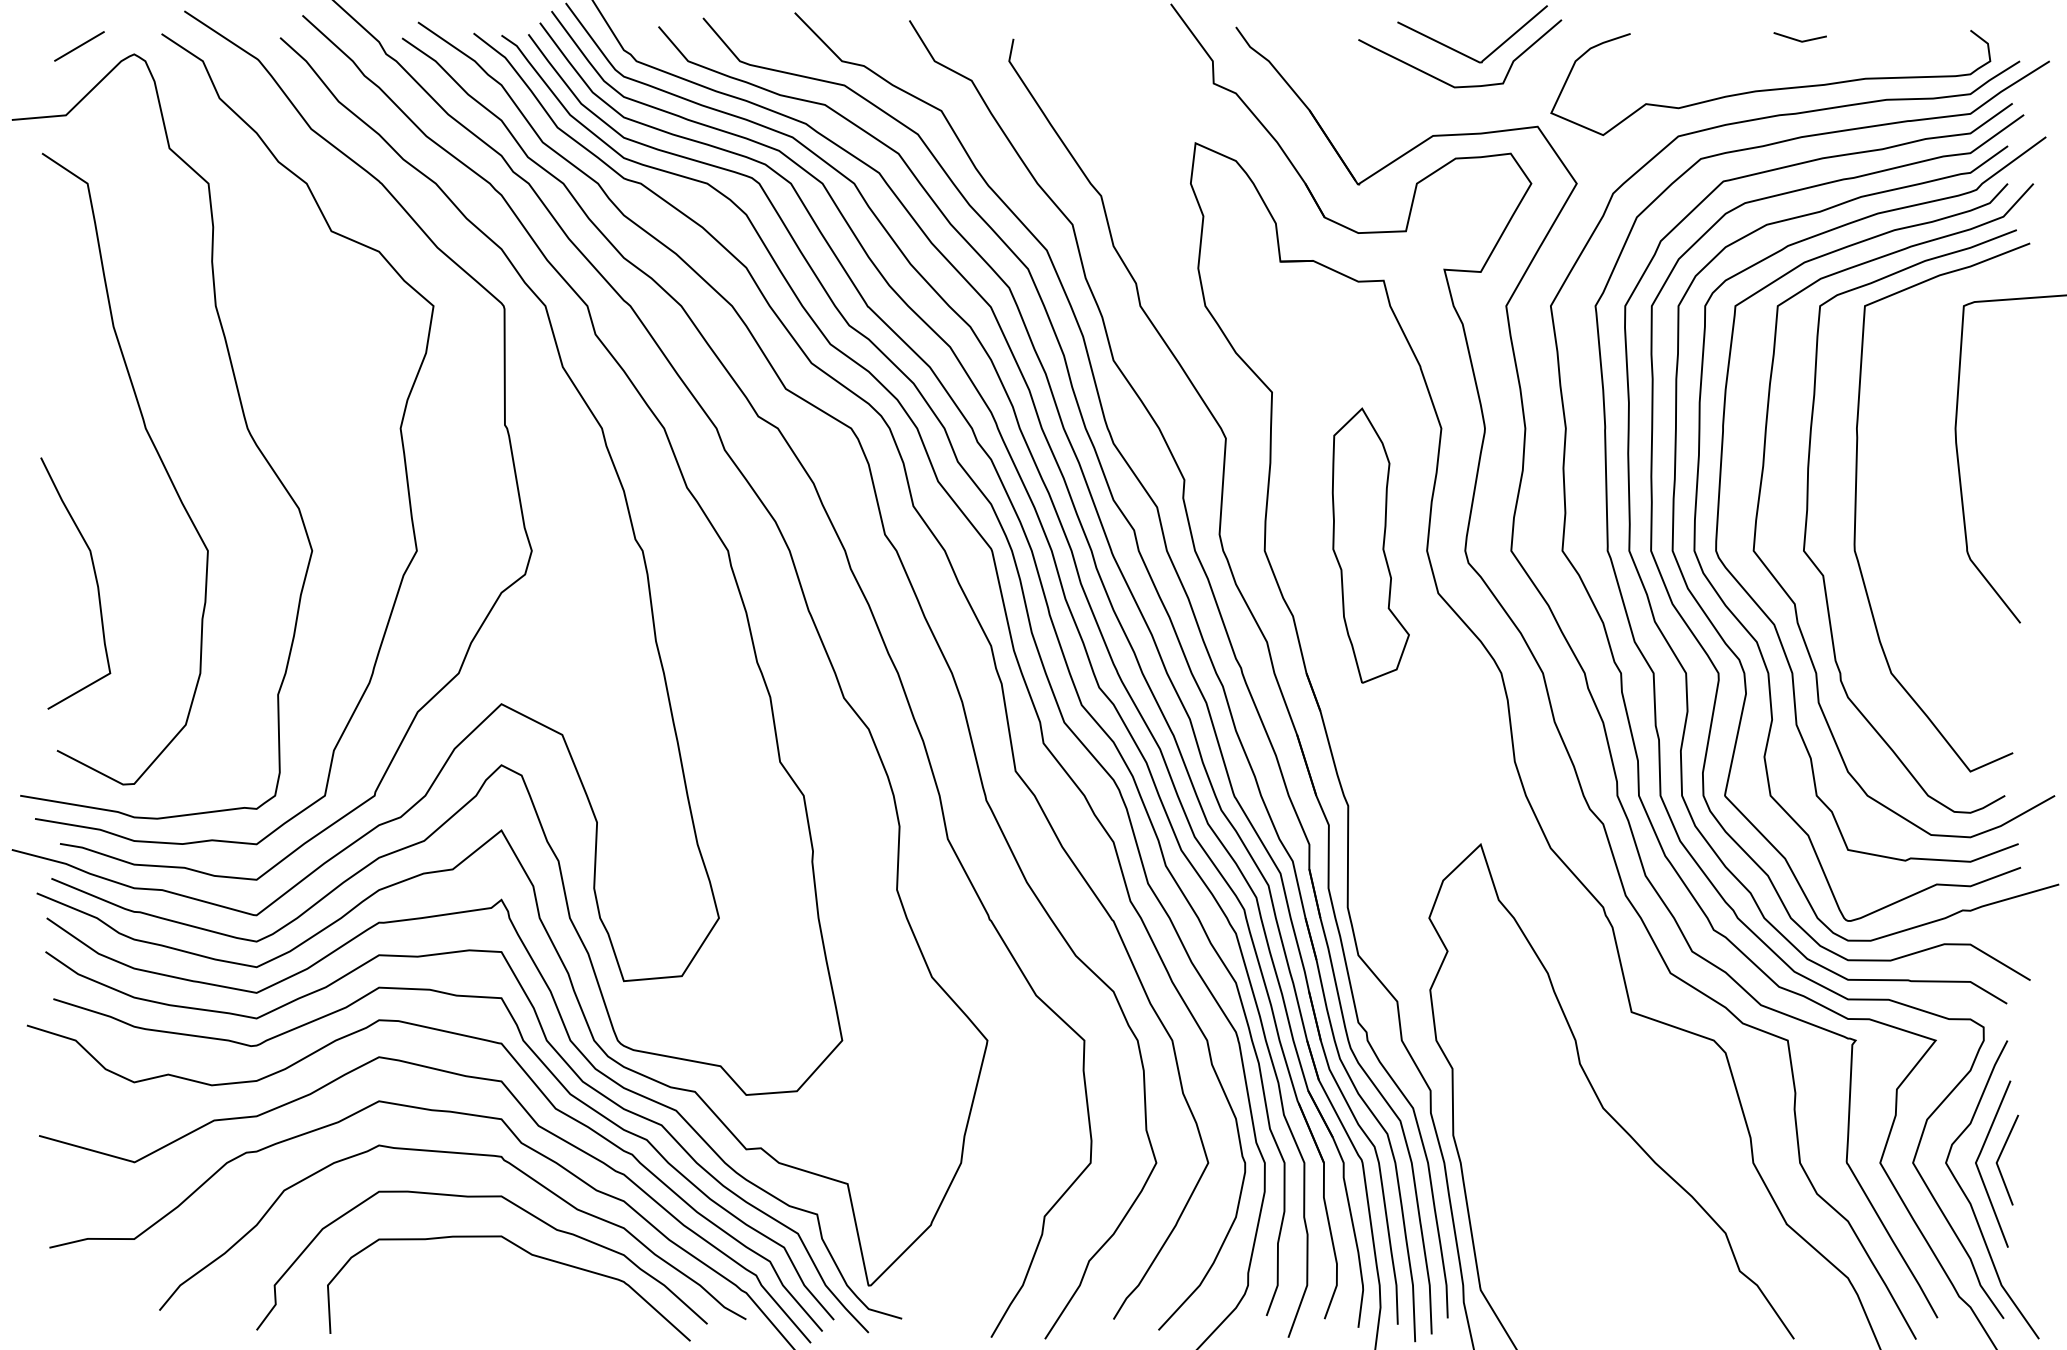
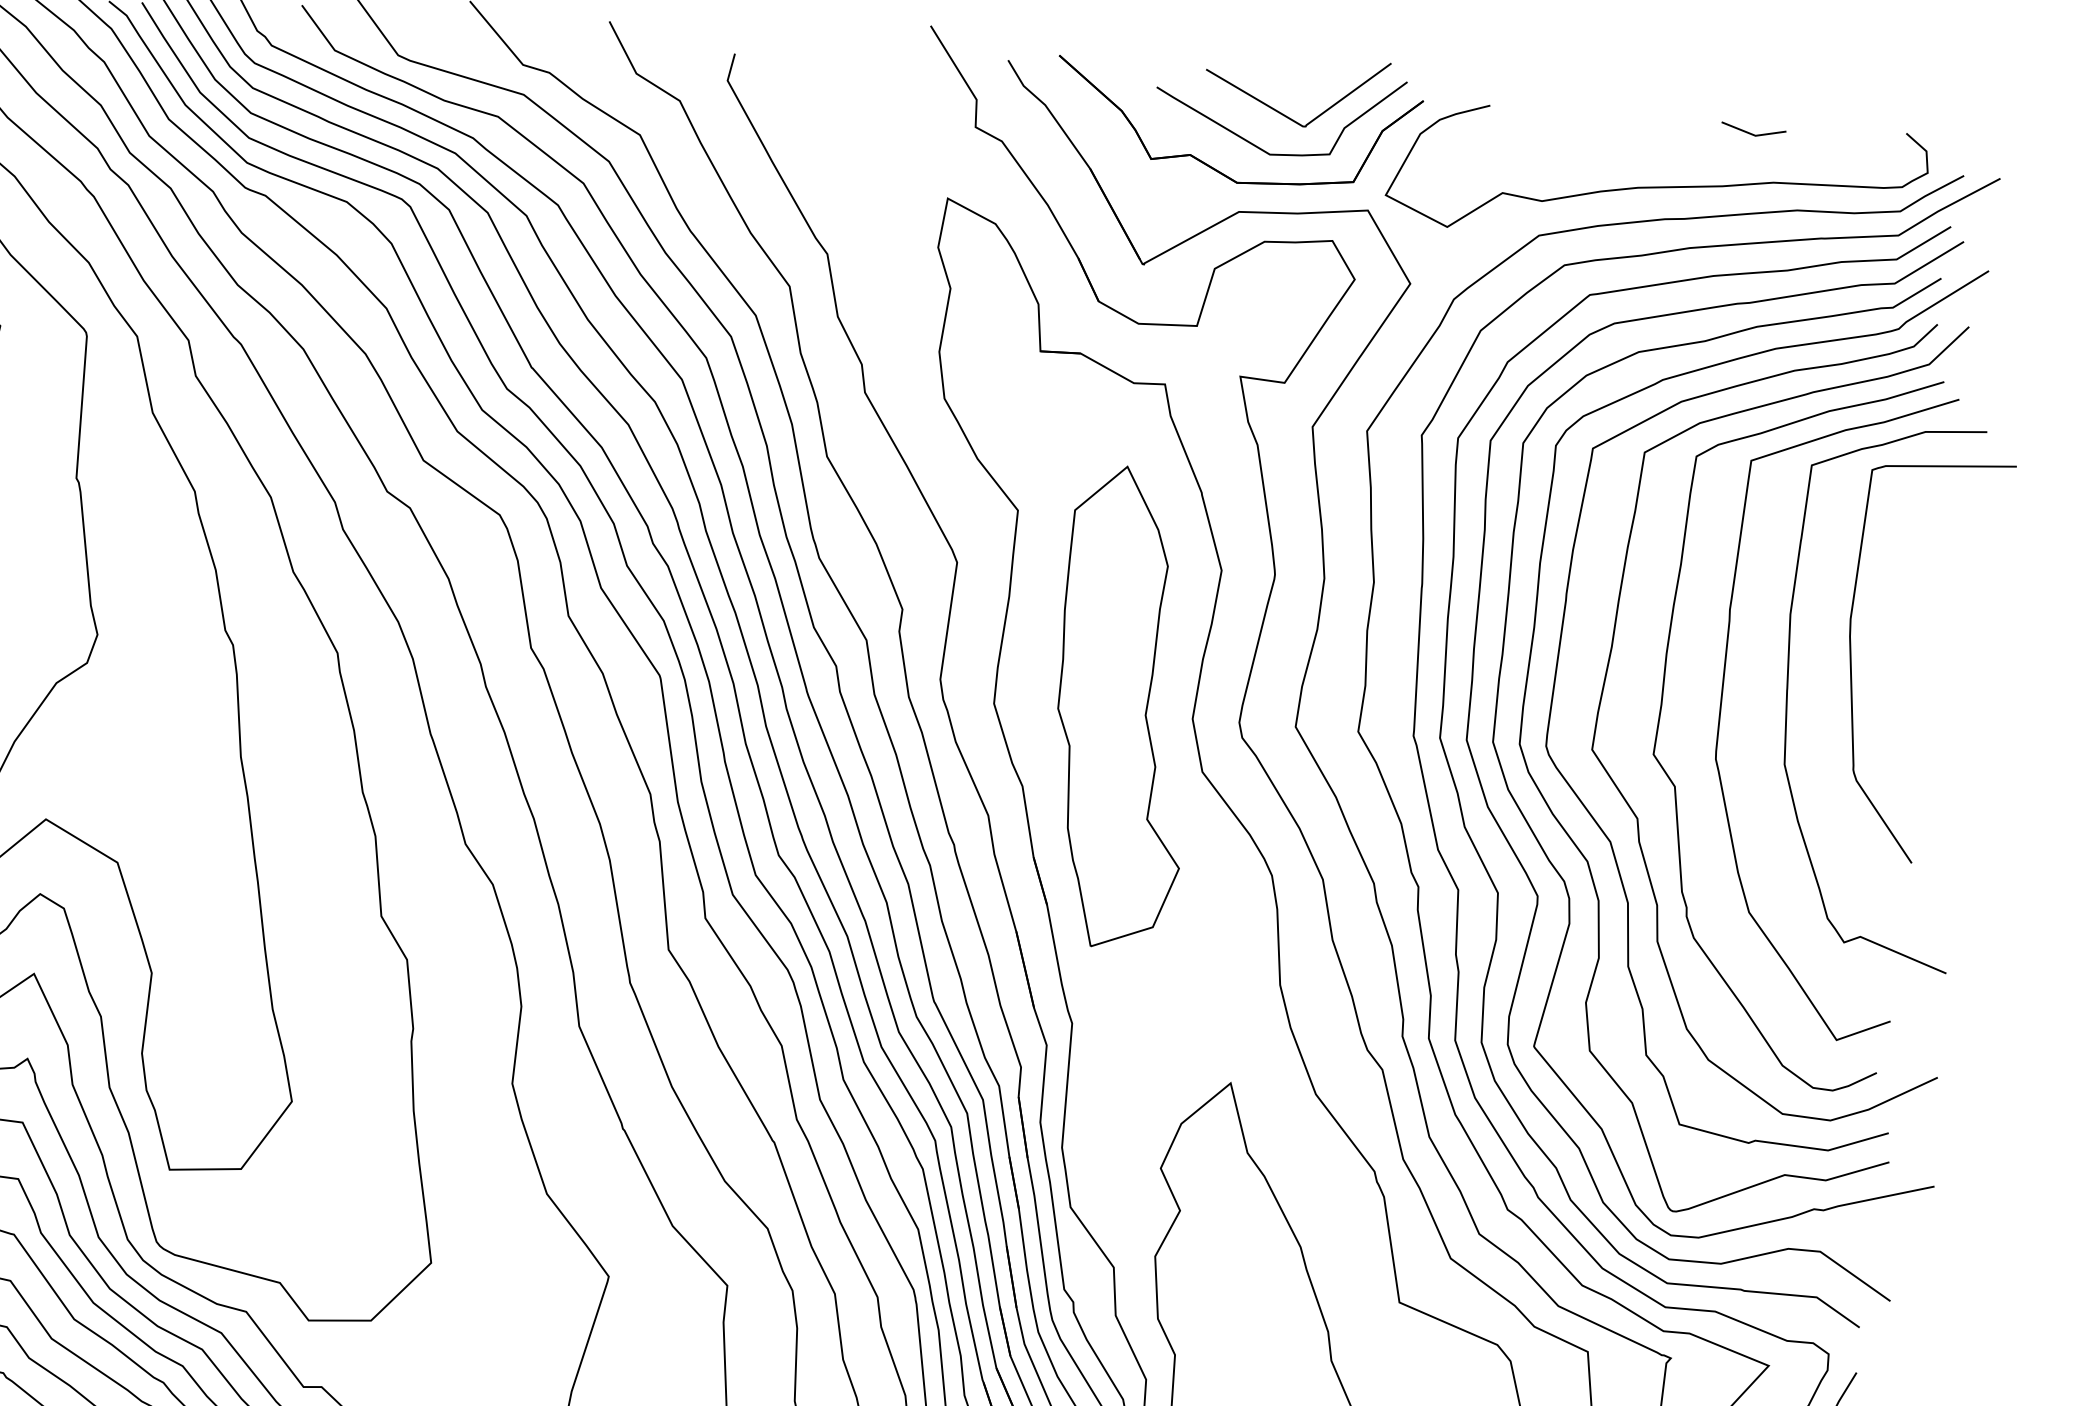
line: (1798, 39) -> (1751, 132), moved
part: (1408, 100) -> (1212, 166), added
curve: (1909, 489) -> (1788, 689), added
part: (1370, 545) -> (1123, 707), size x1.43

